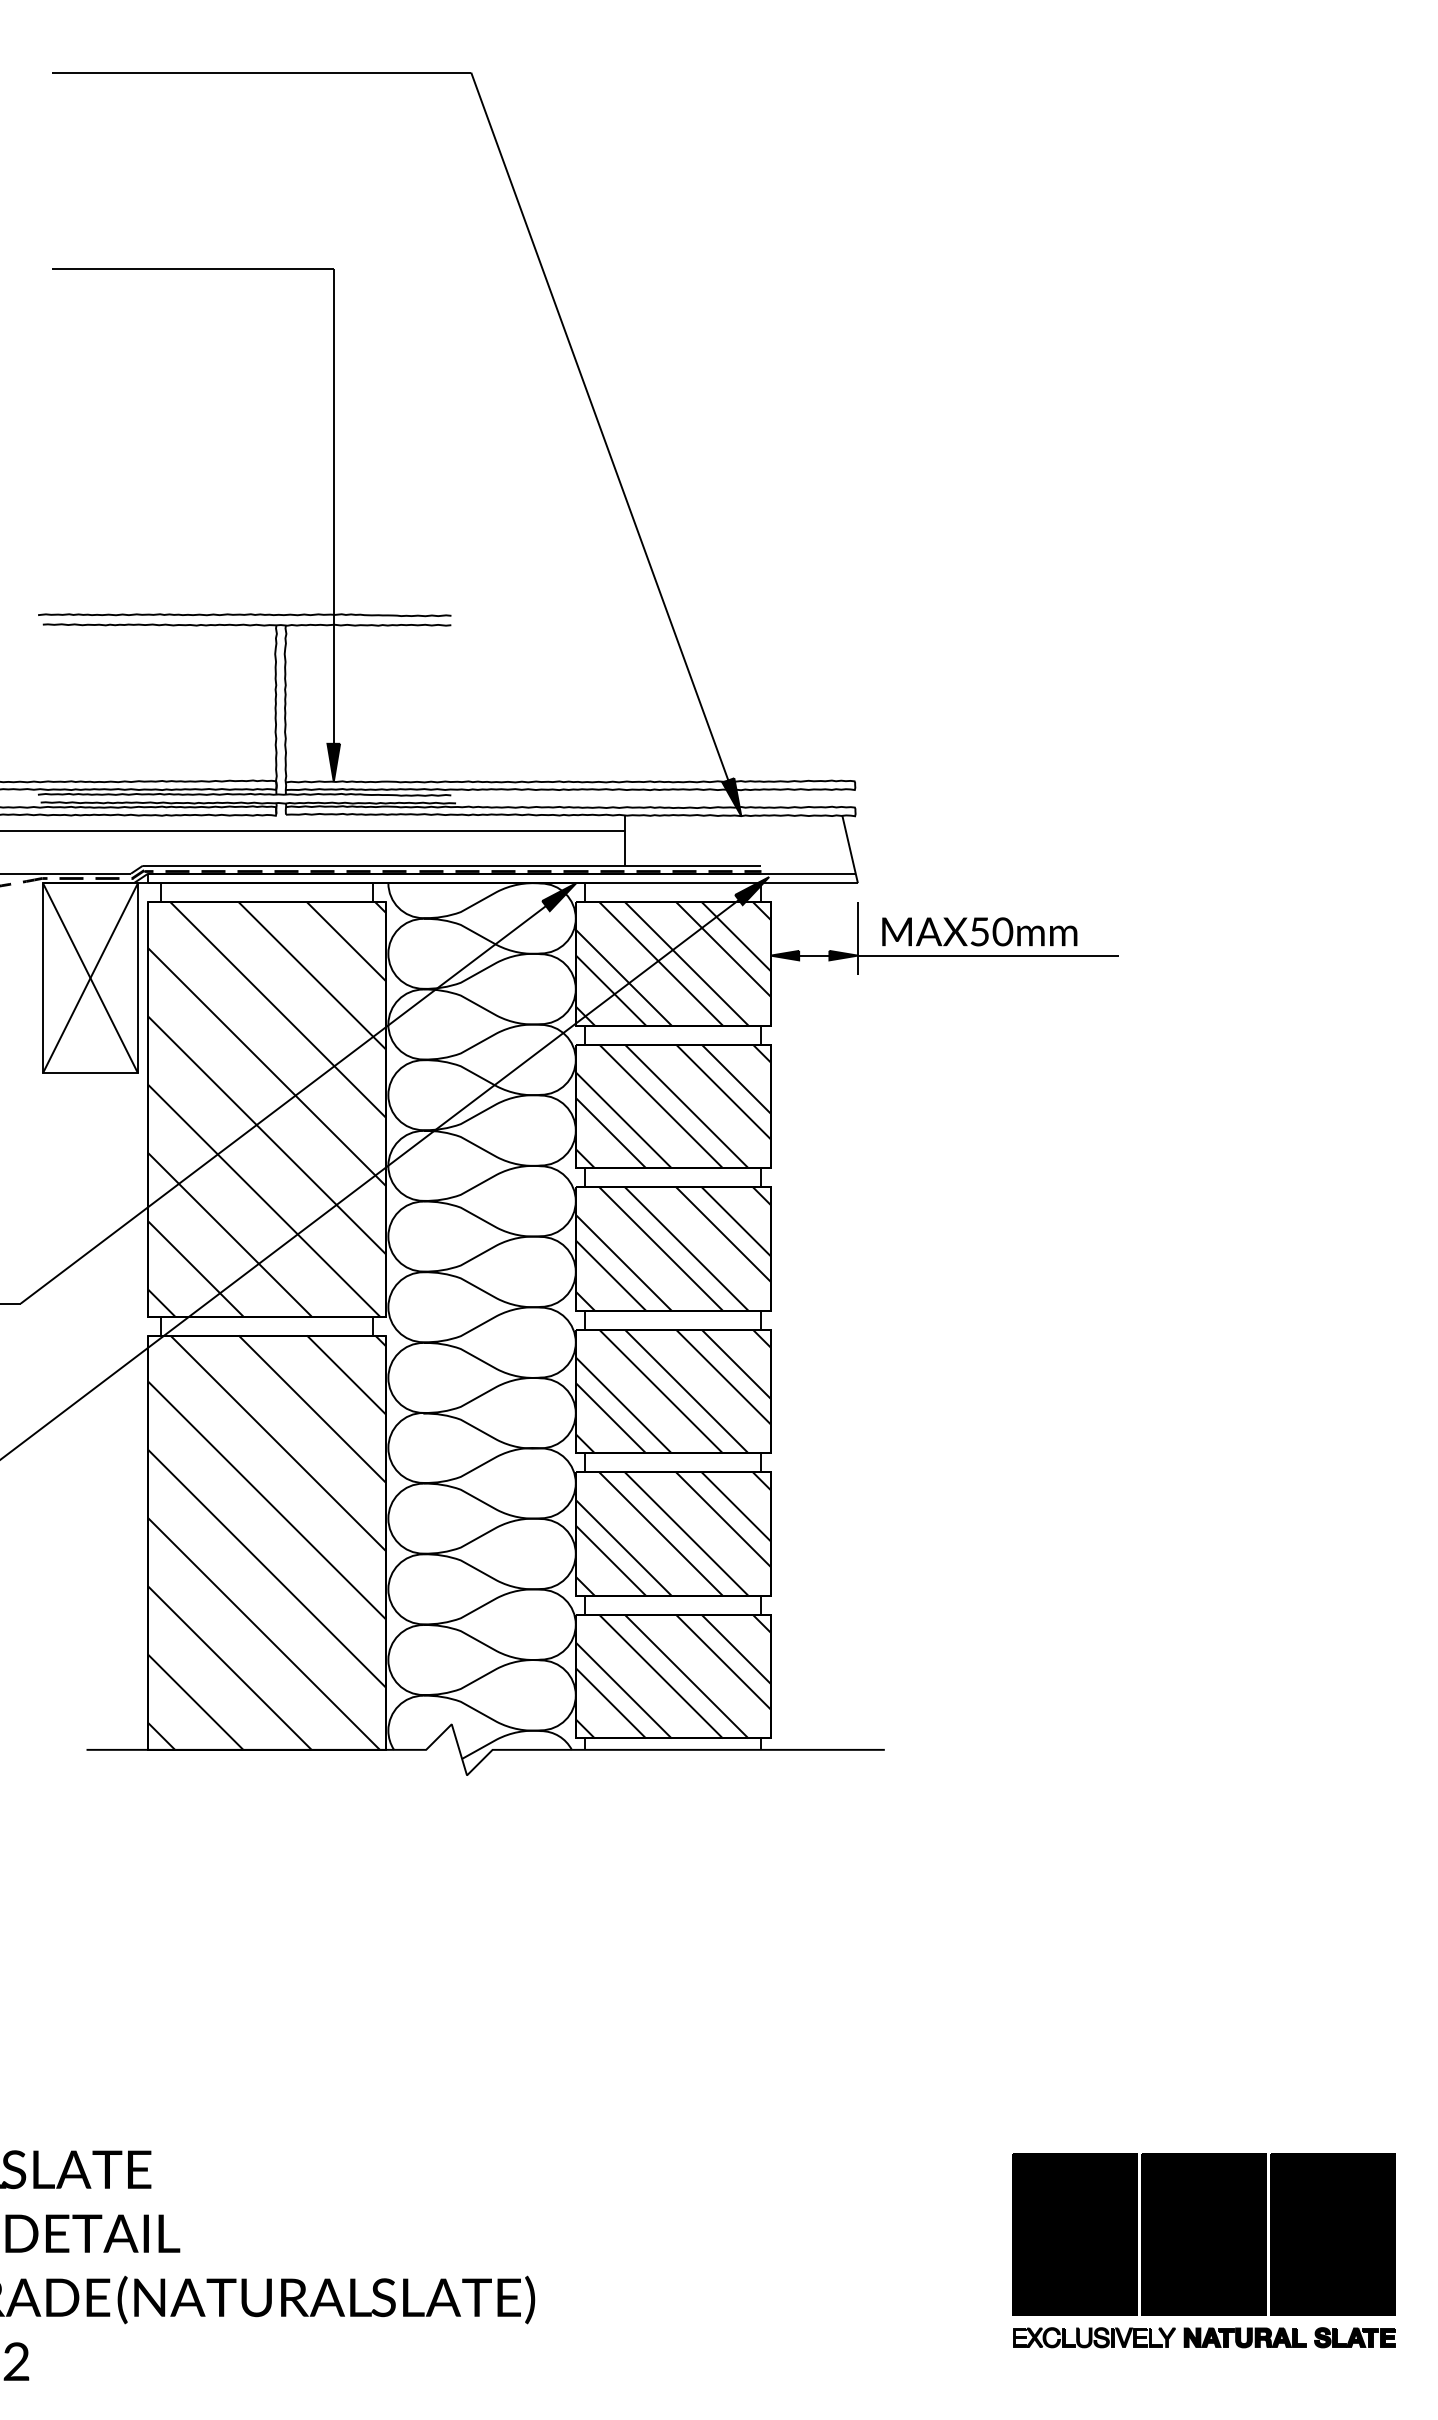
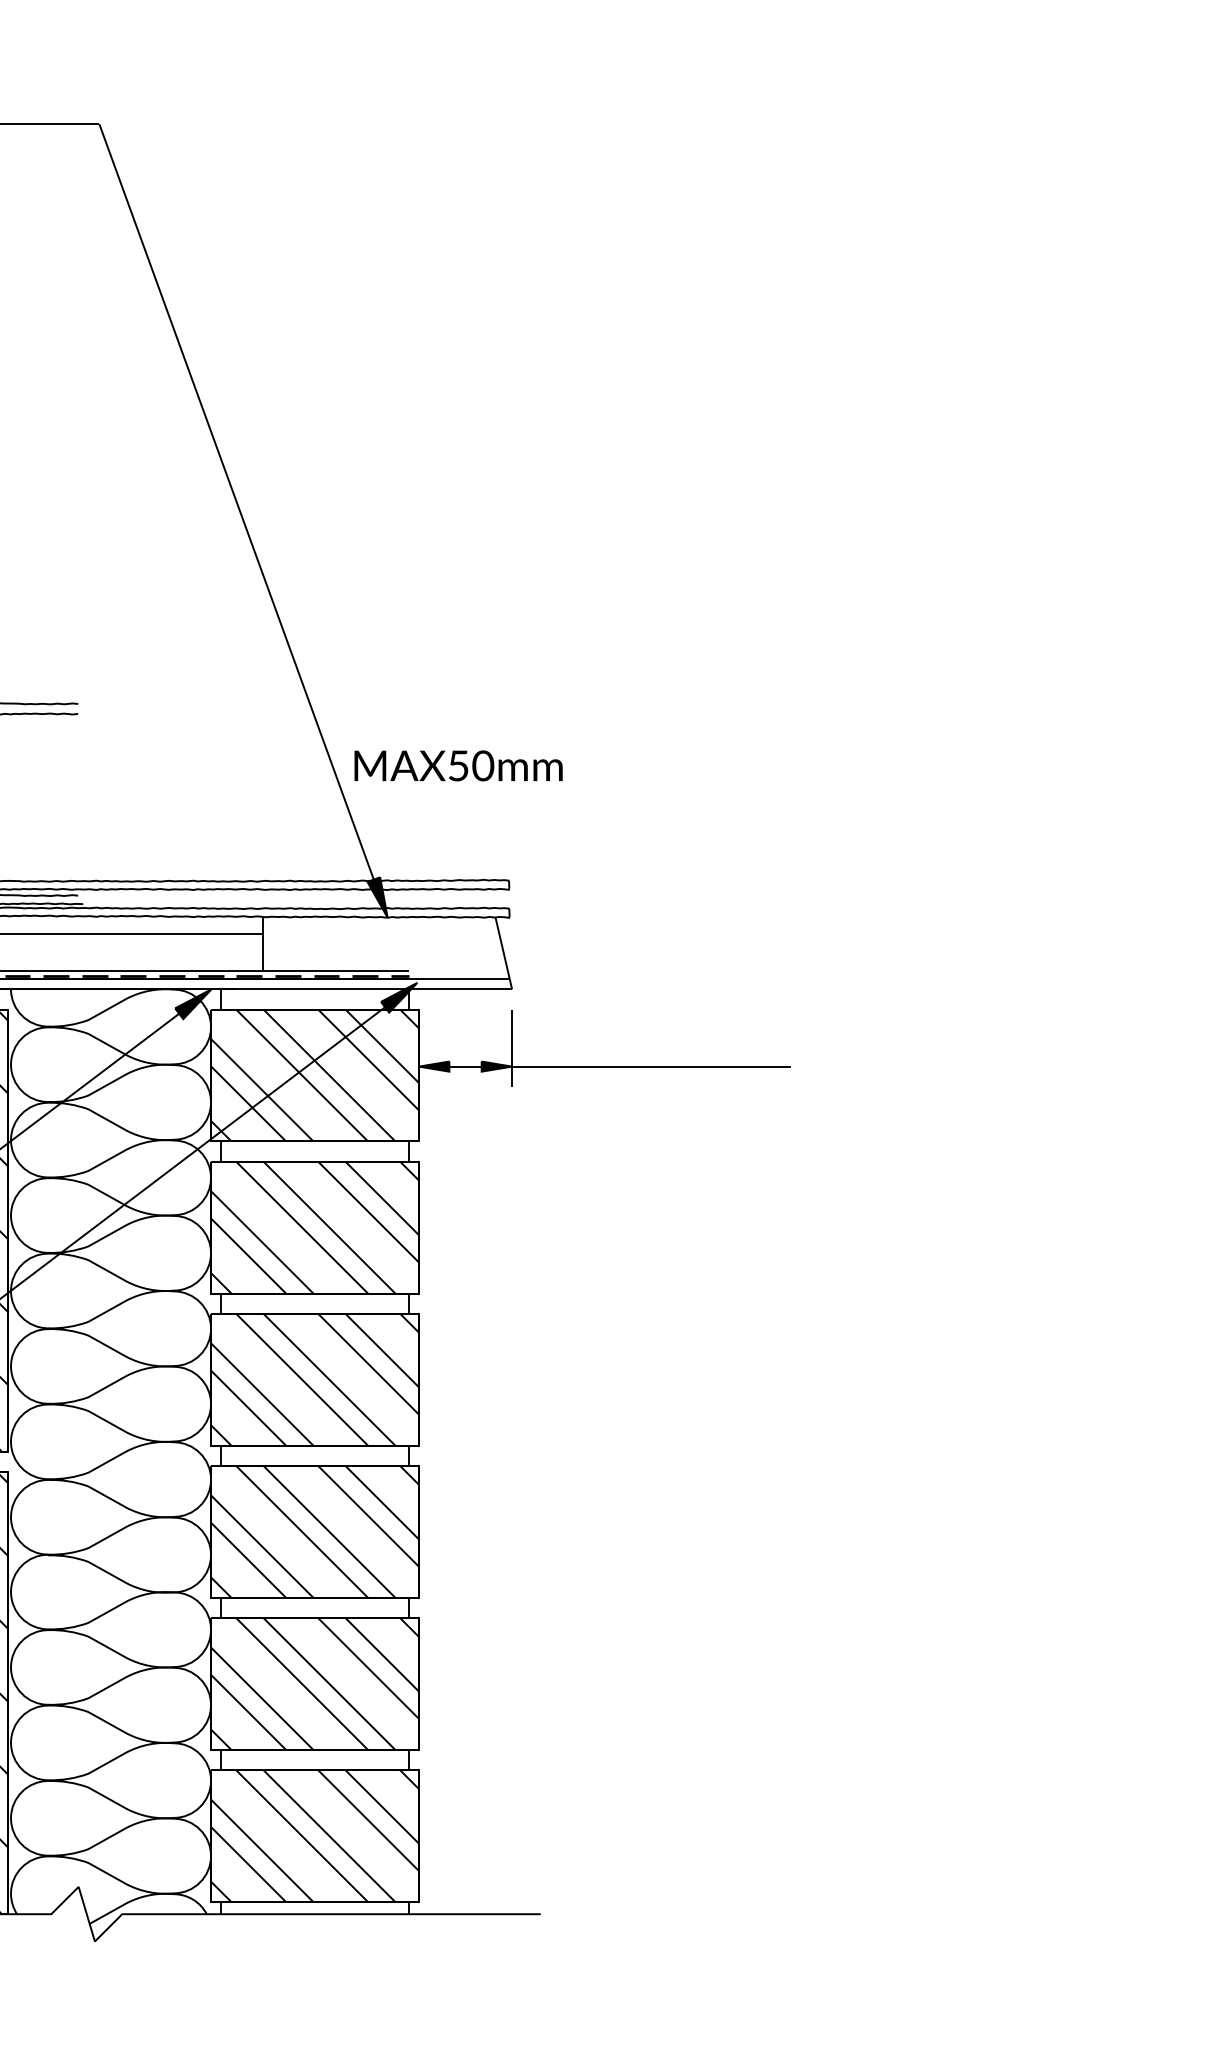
text: (979, 931) -> (458, 765), moved

